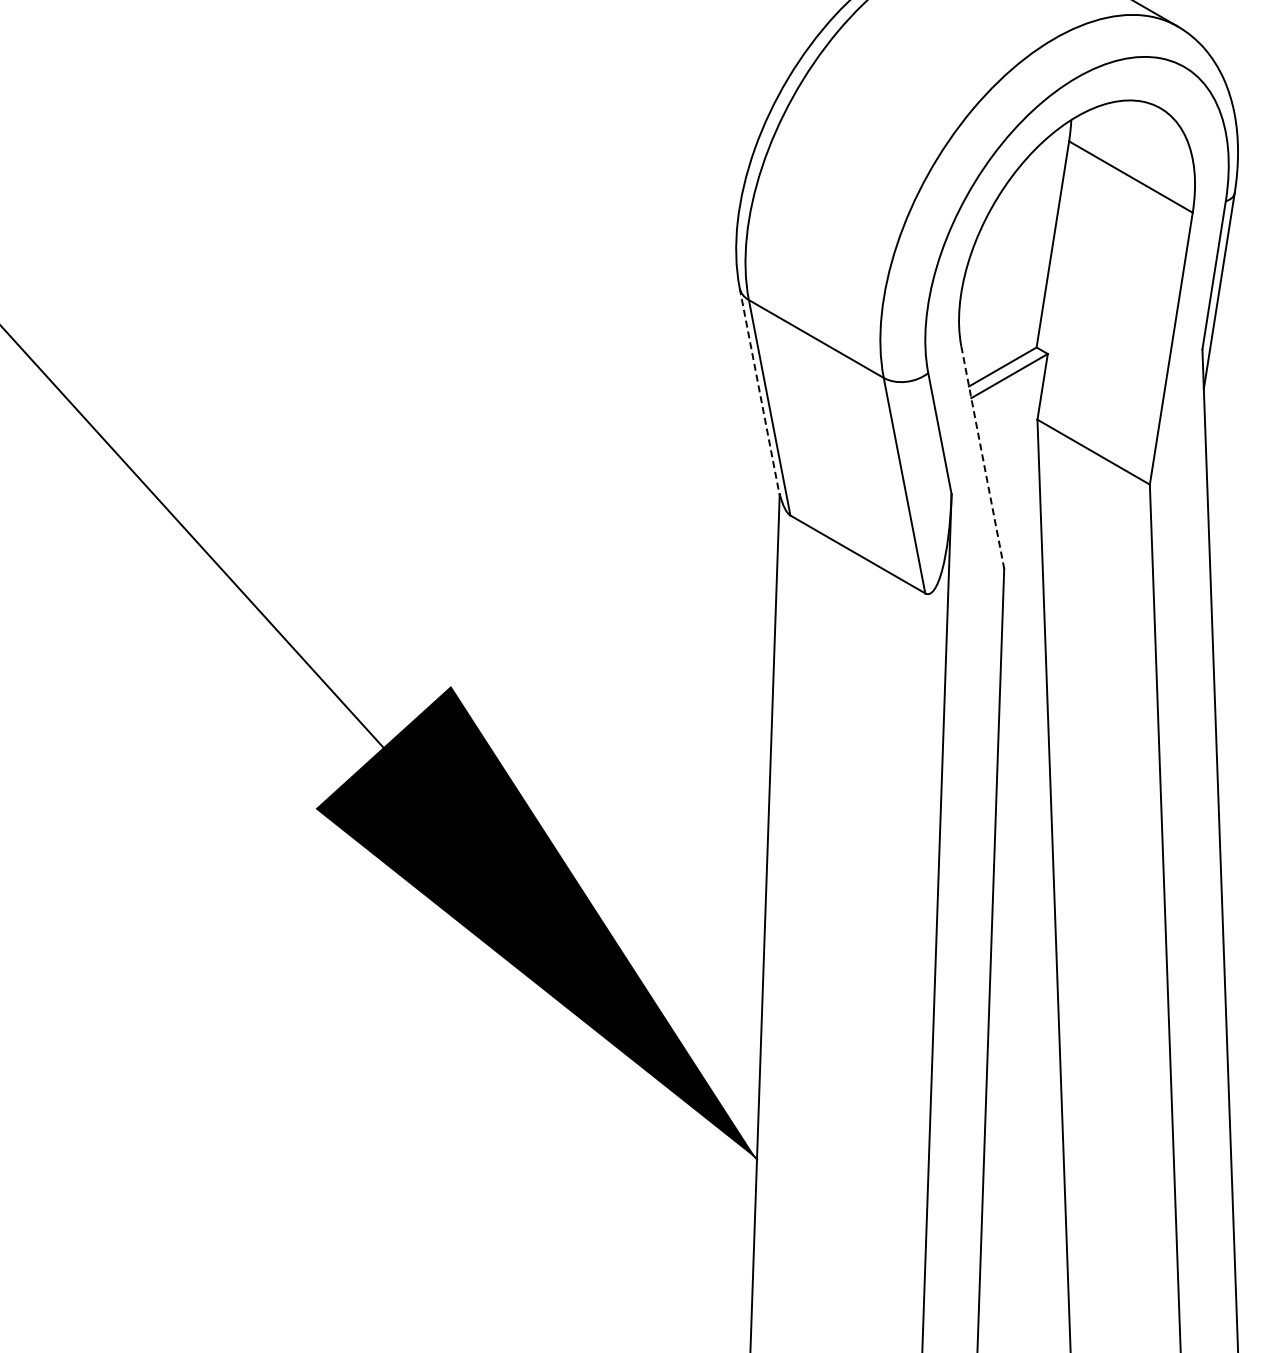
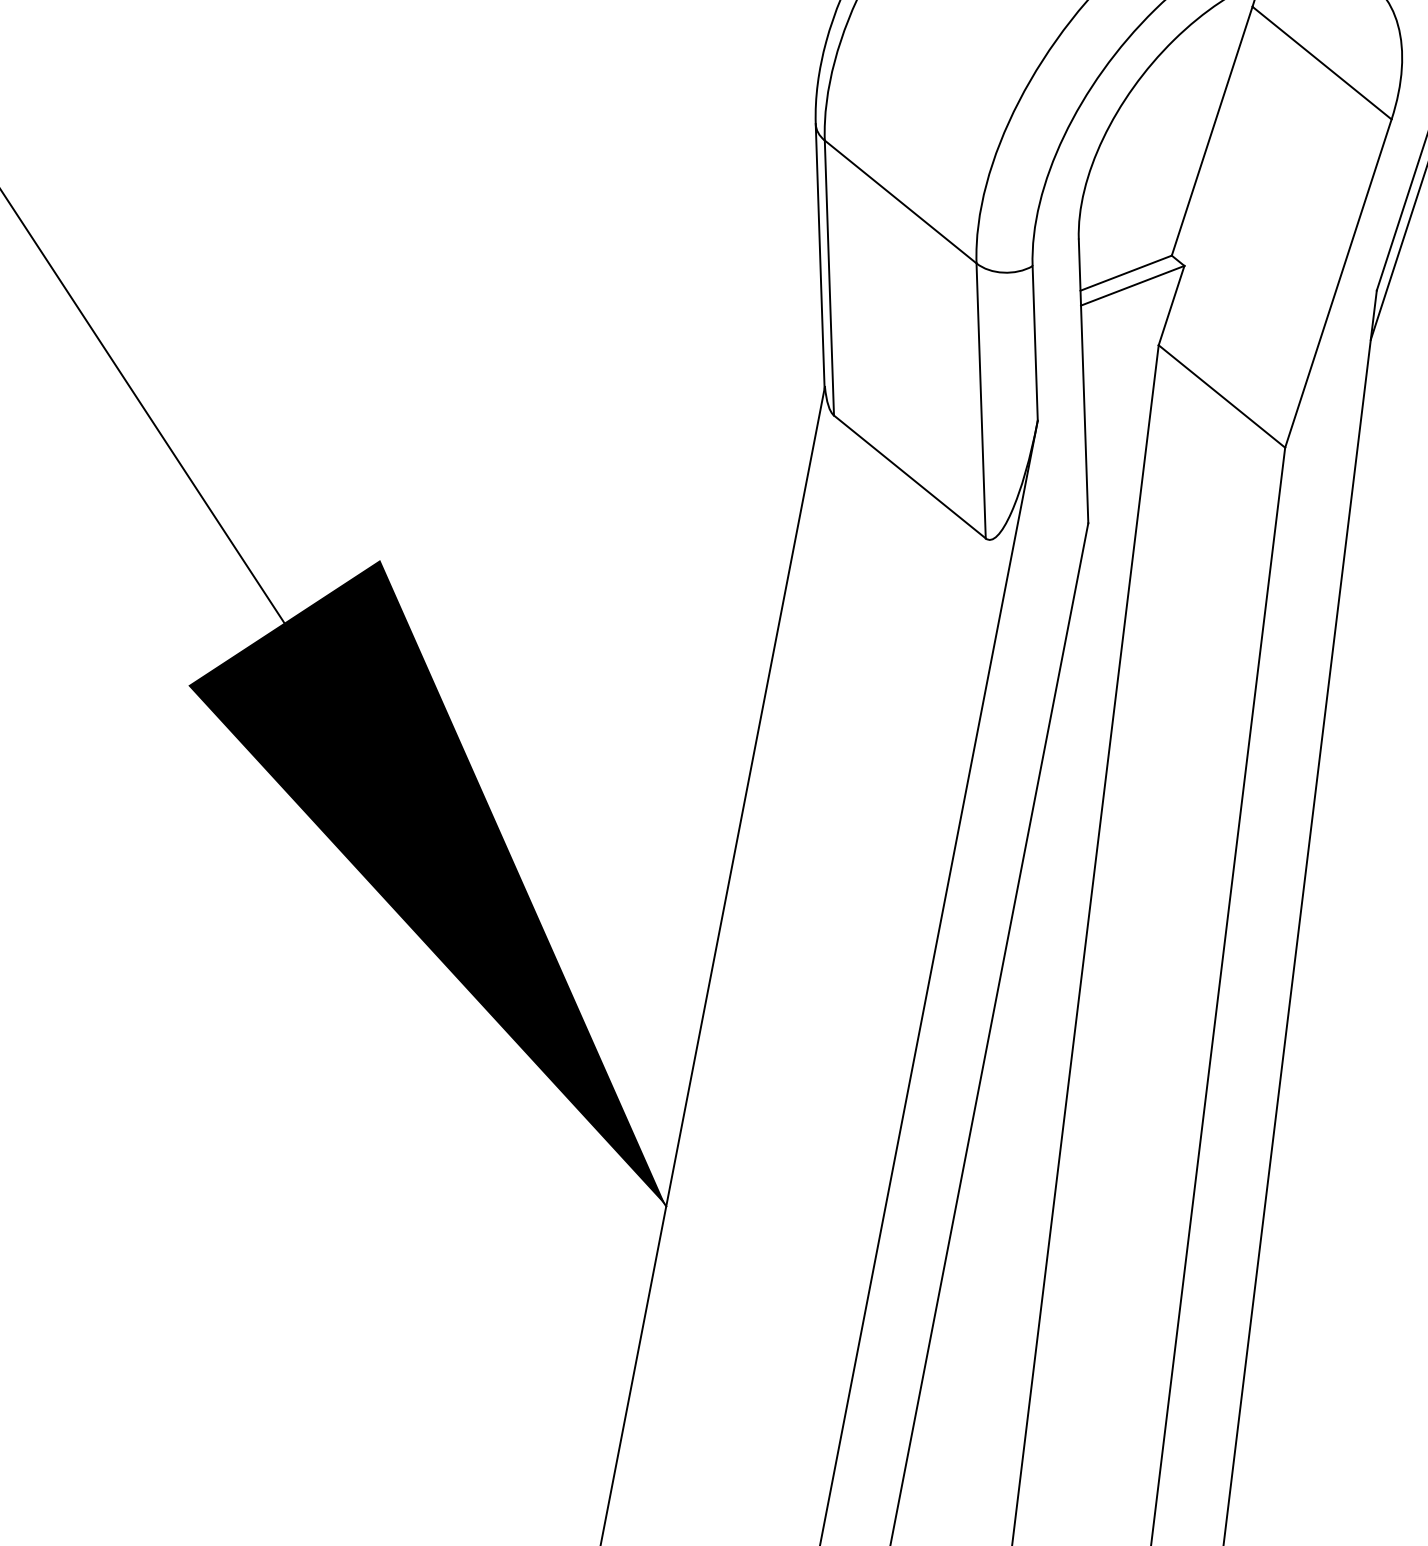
line: (759, 392) -> (819, 257), dashed -> solid
line: (982, 458) -> (1083, 382), dashed -> solid

